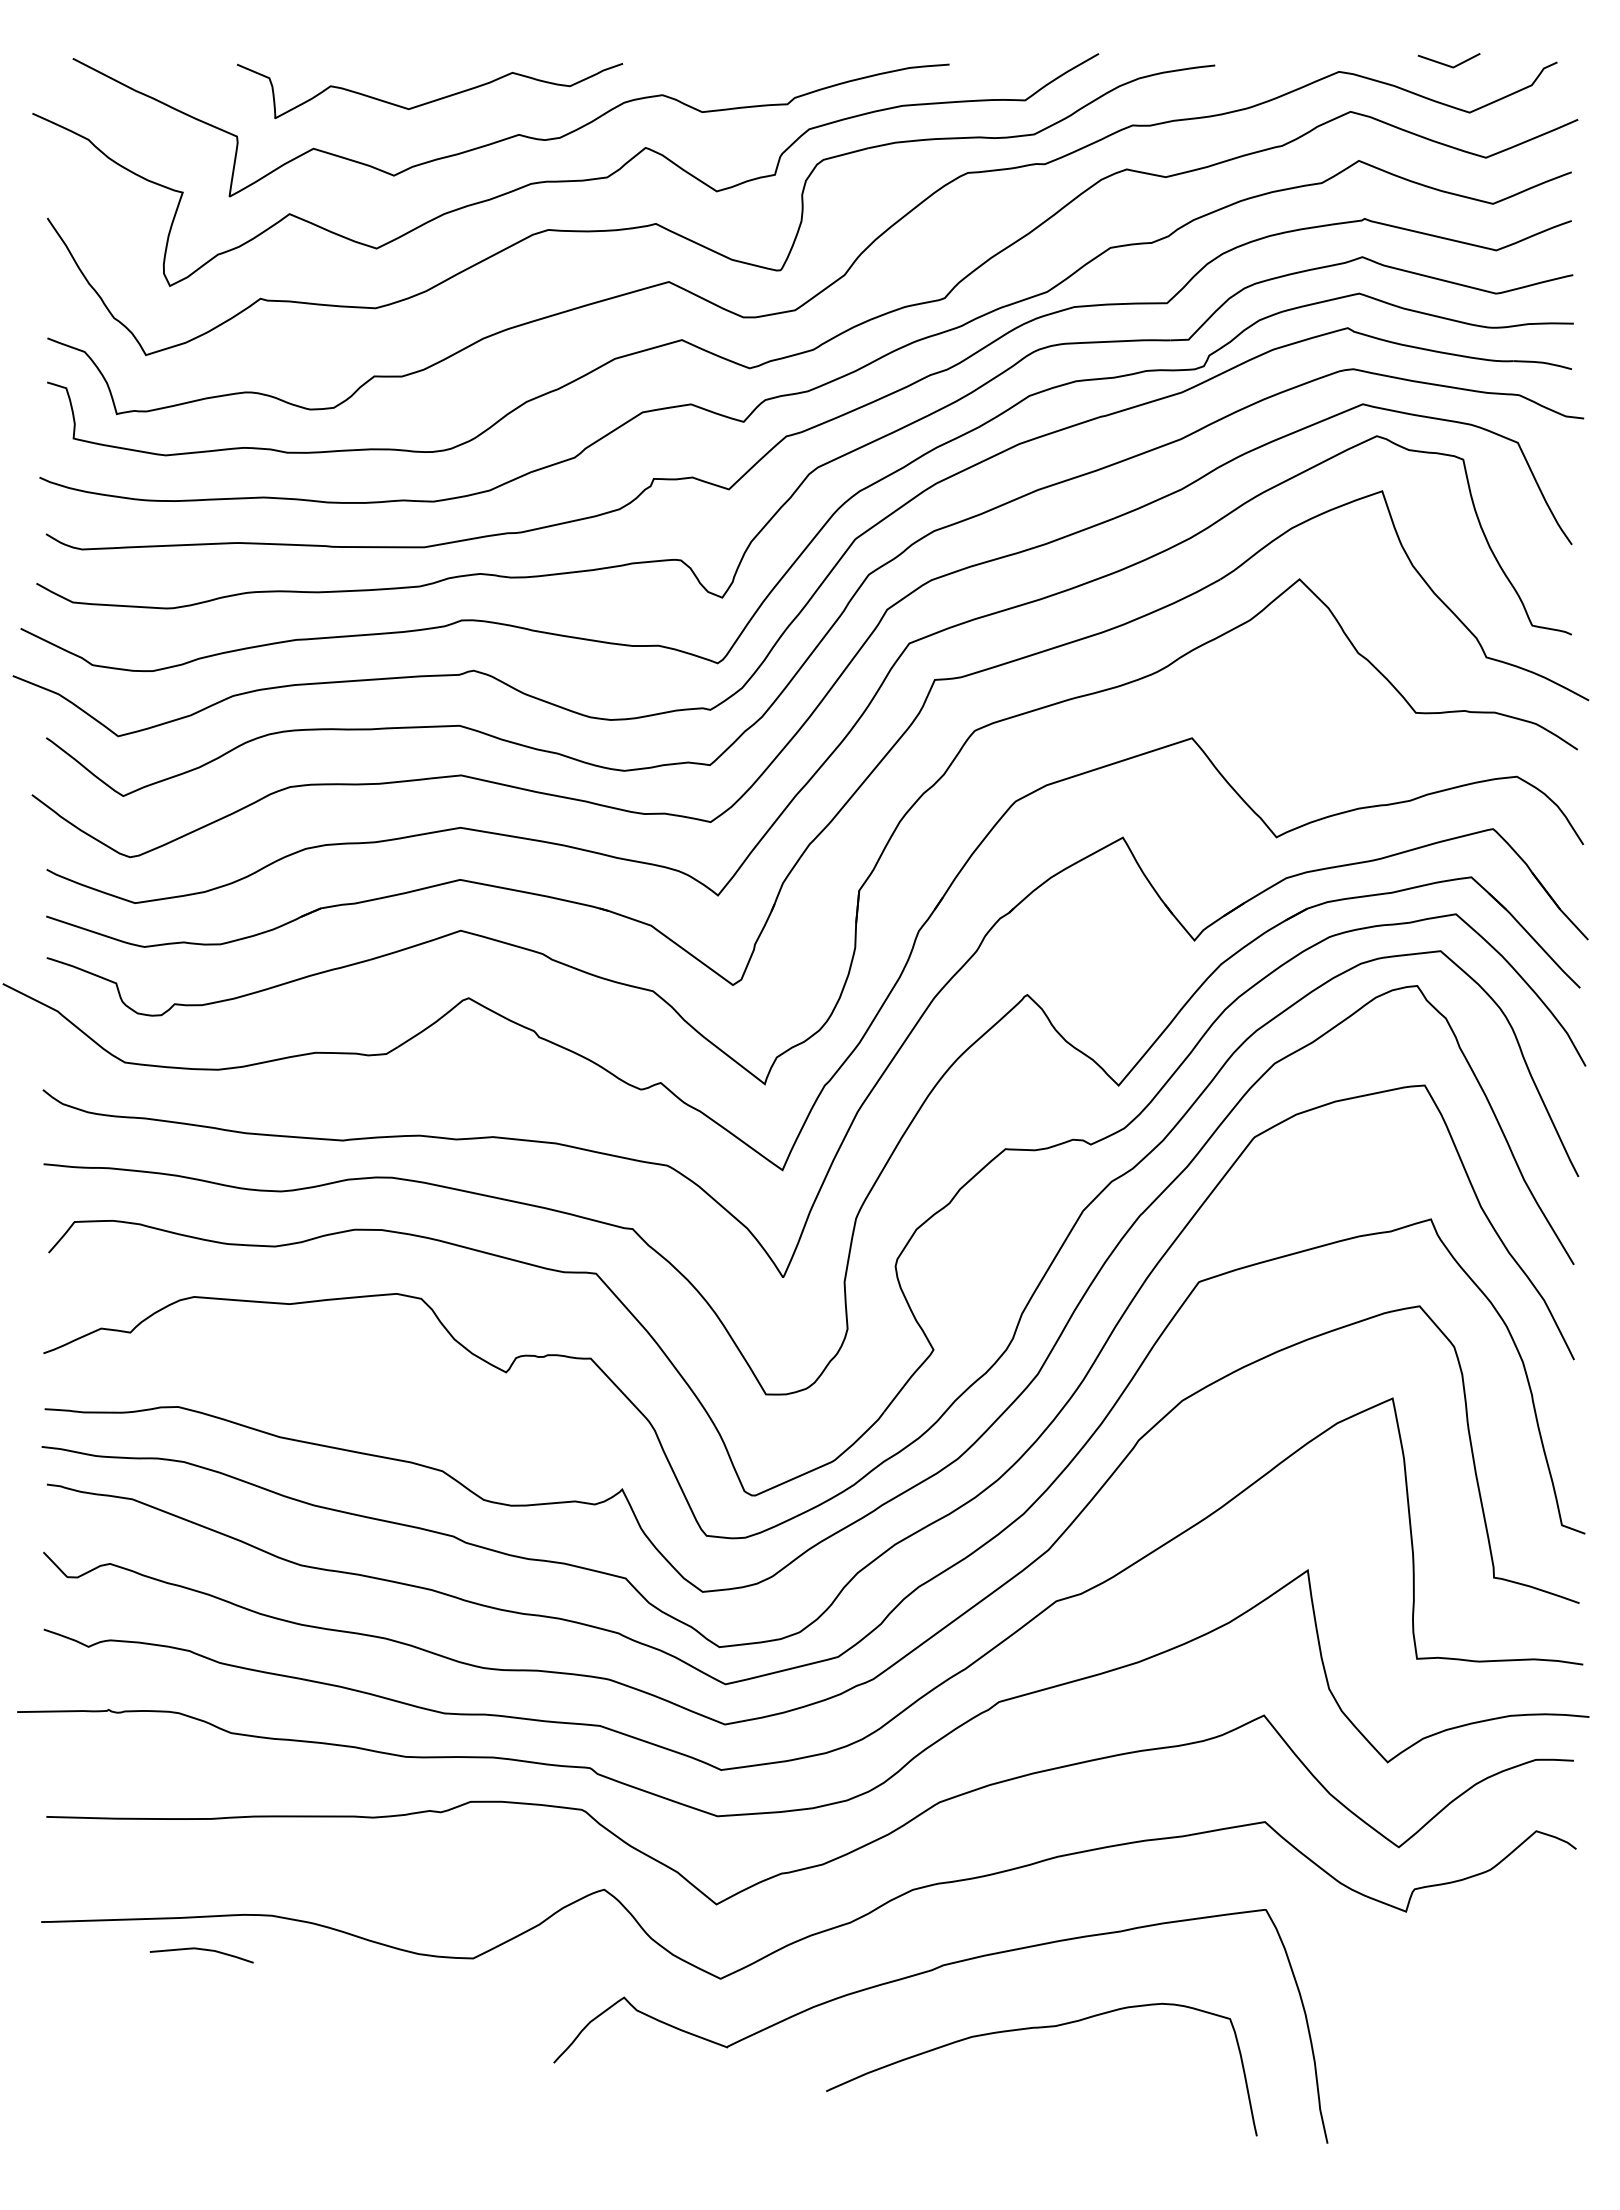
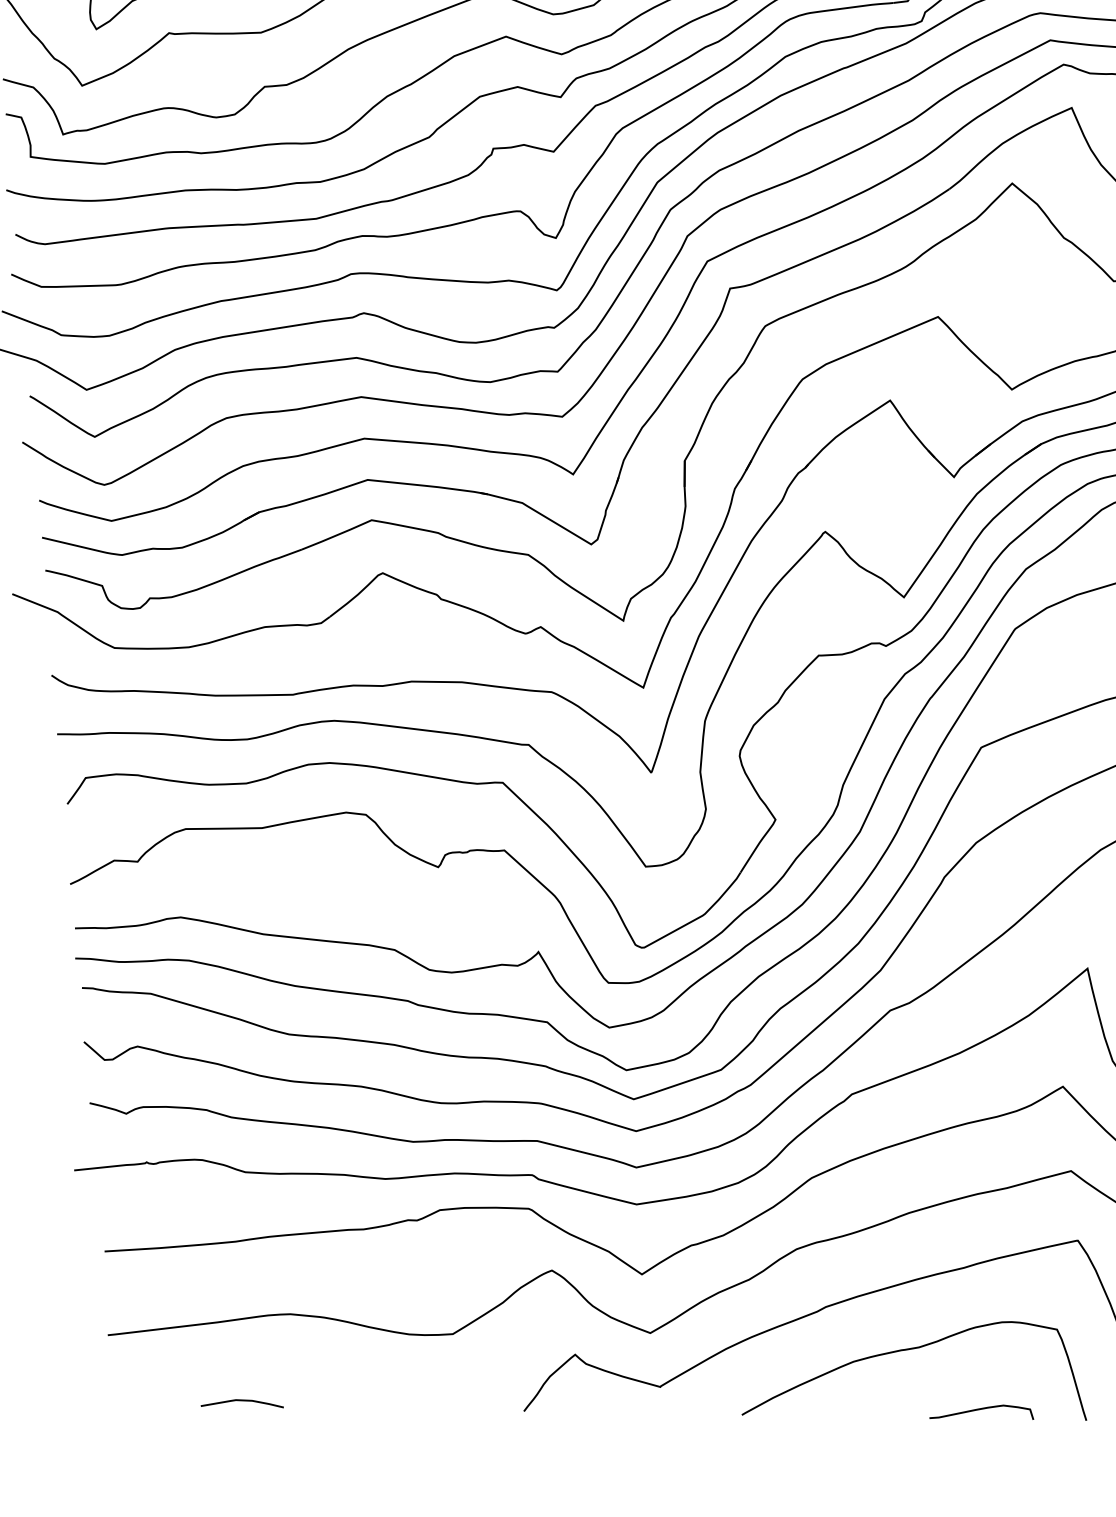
curve: (201, 1950) -> (241, 1401), moved
curve: (1124, 2111) -> (979, 1410), added

